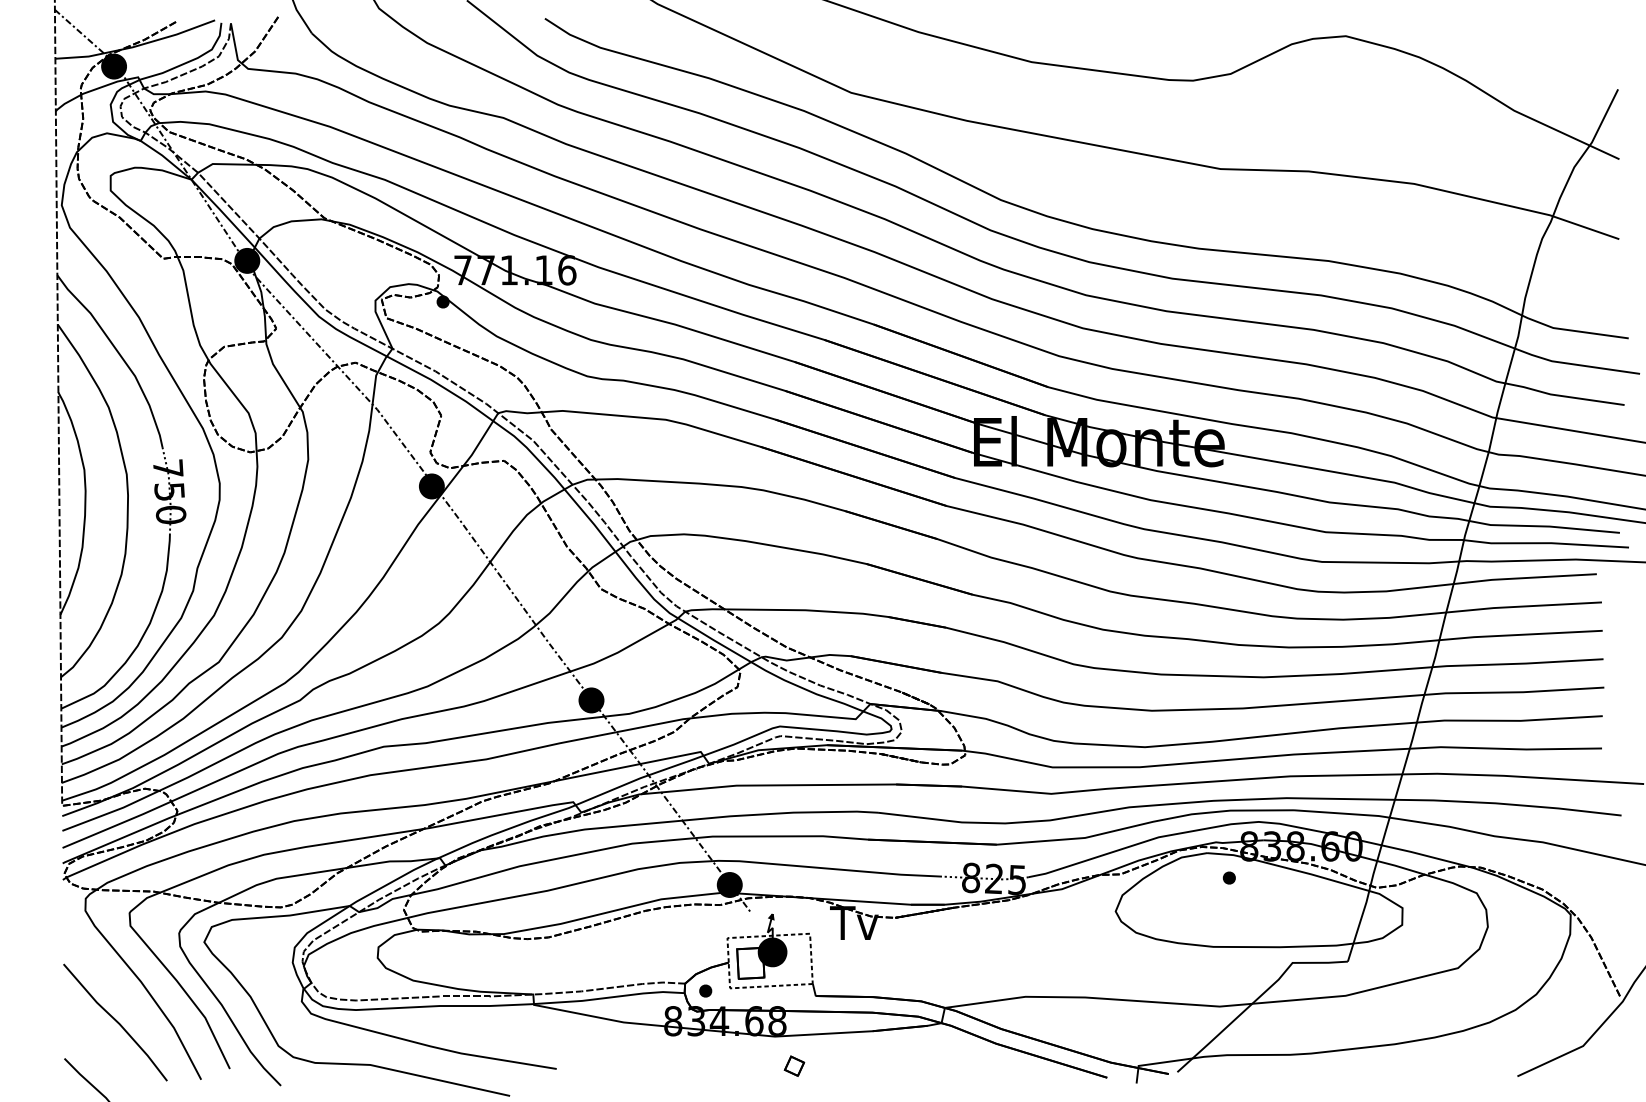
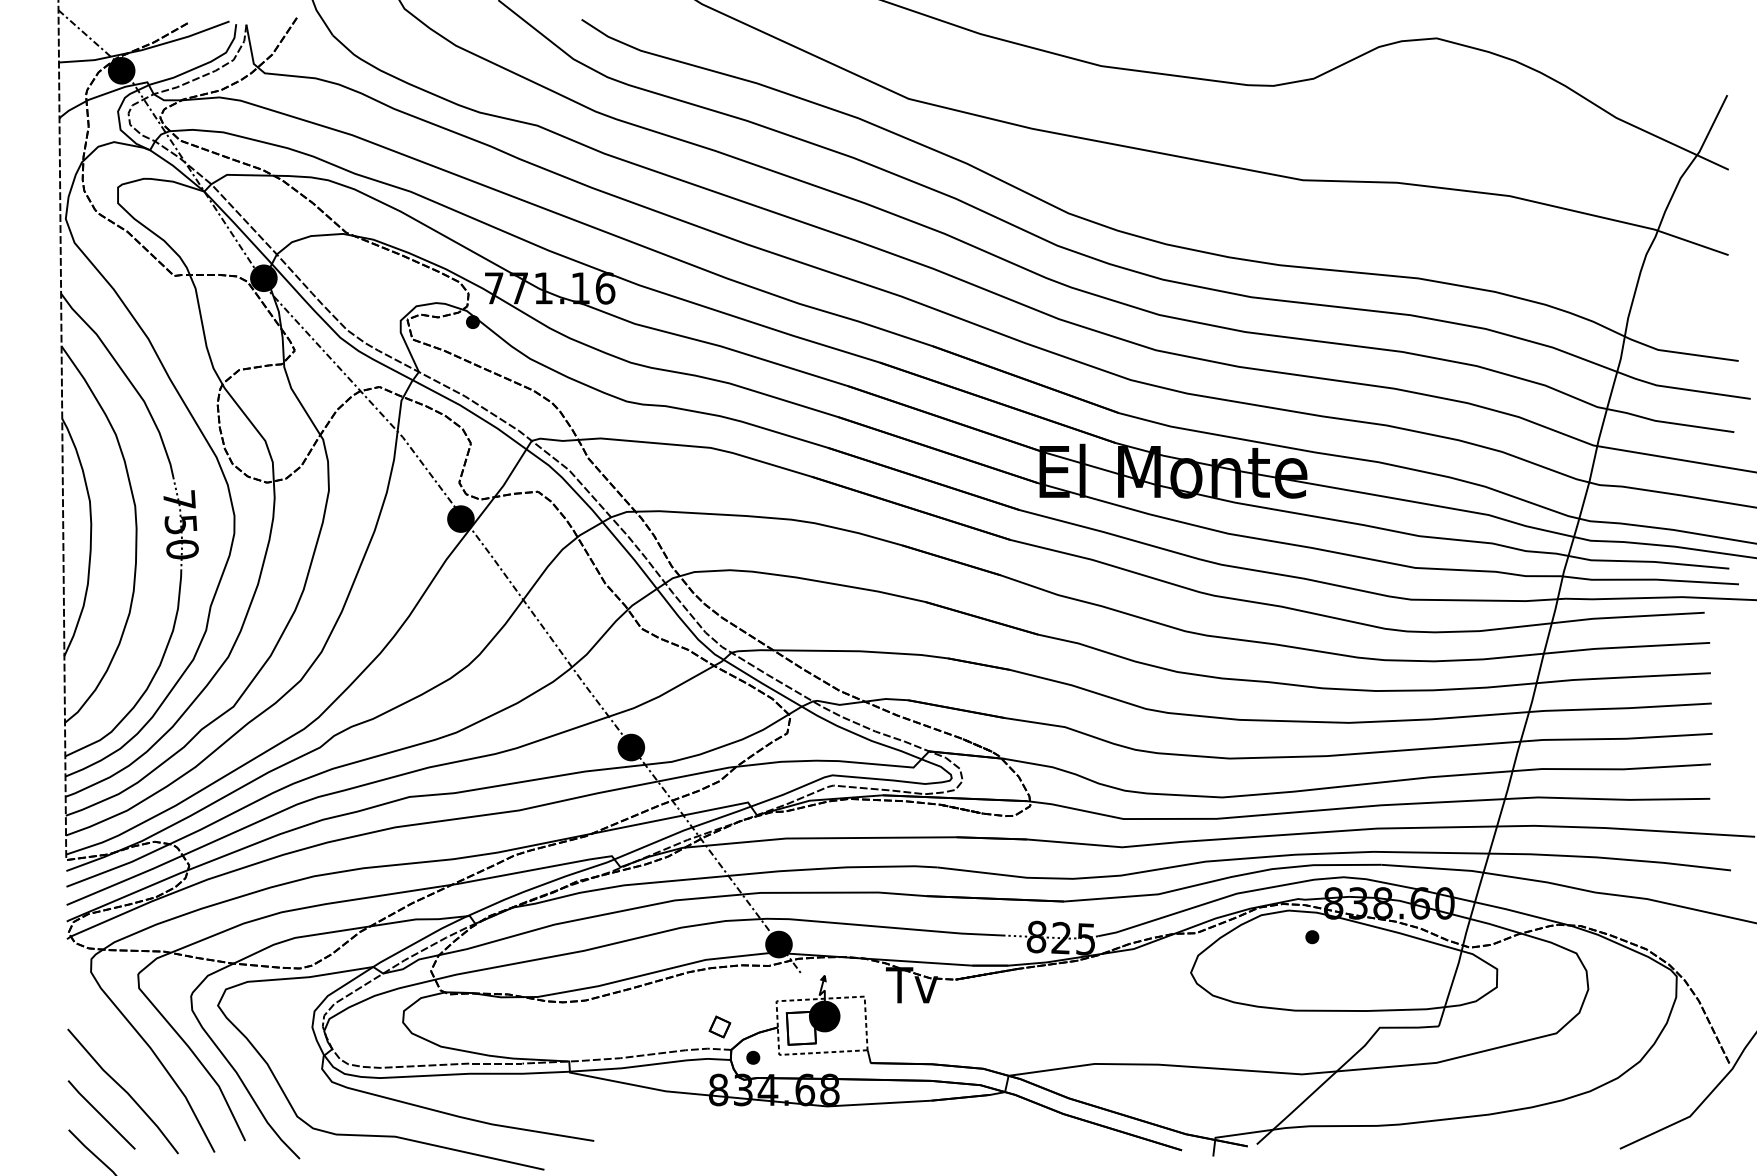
line: (95, 1044) -> (101, 1114), added
part: (794, 1065) -> (719, 1026), moved

